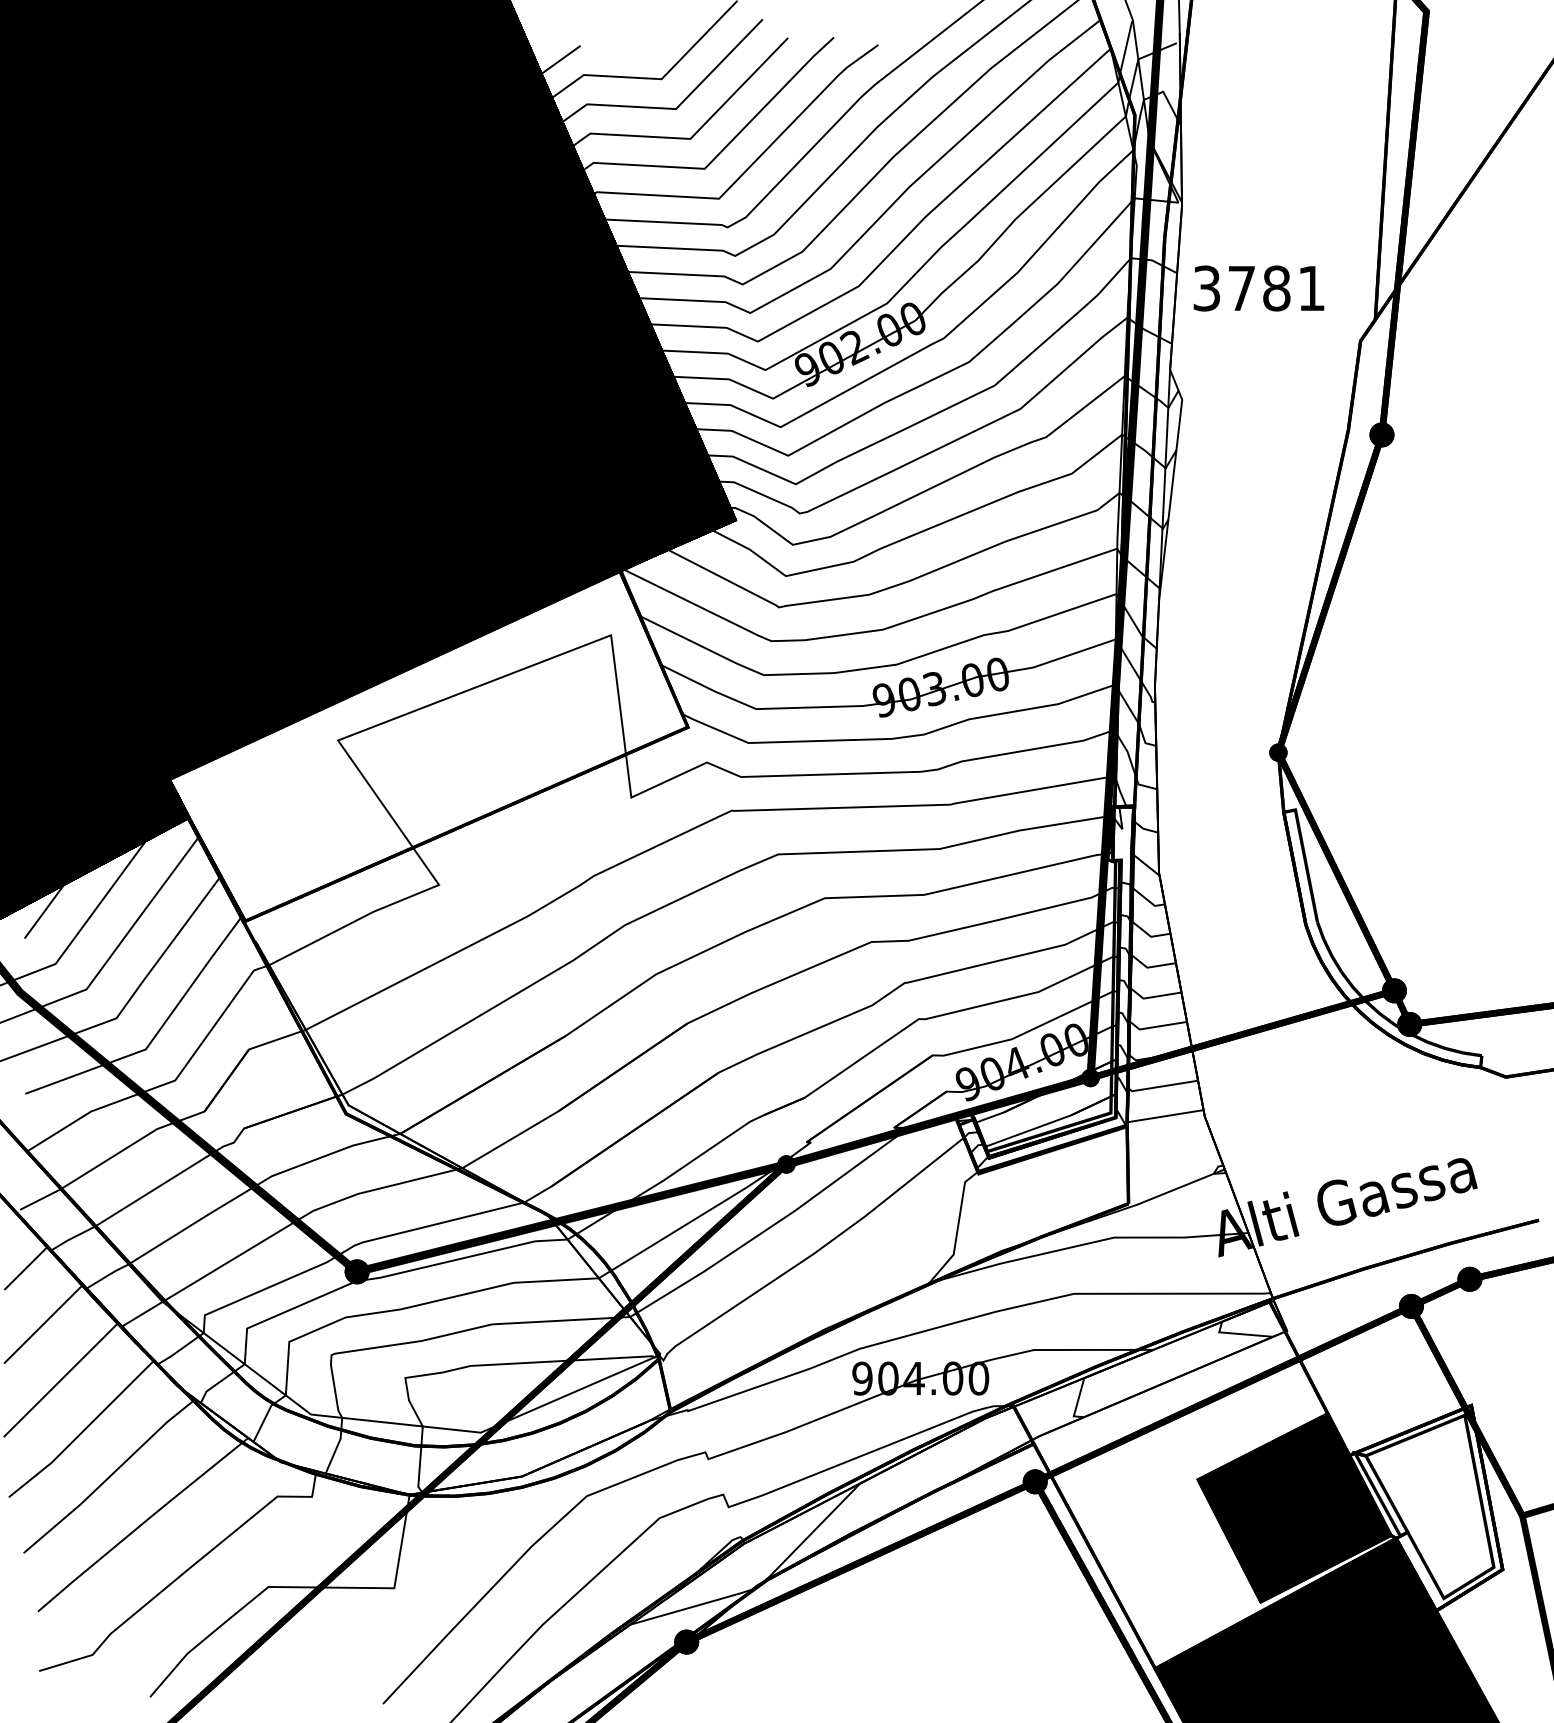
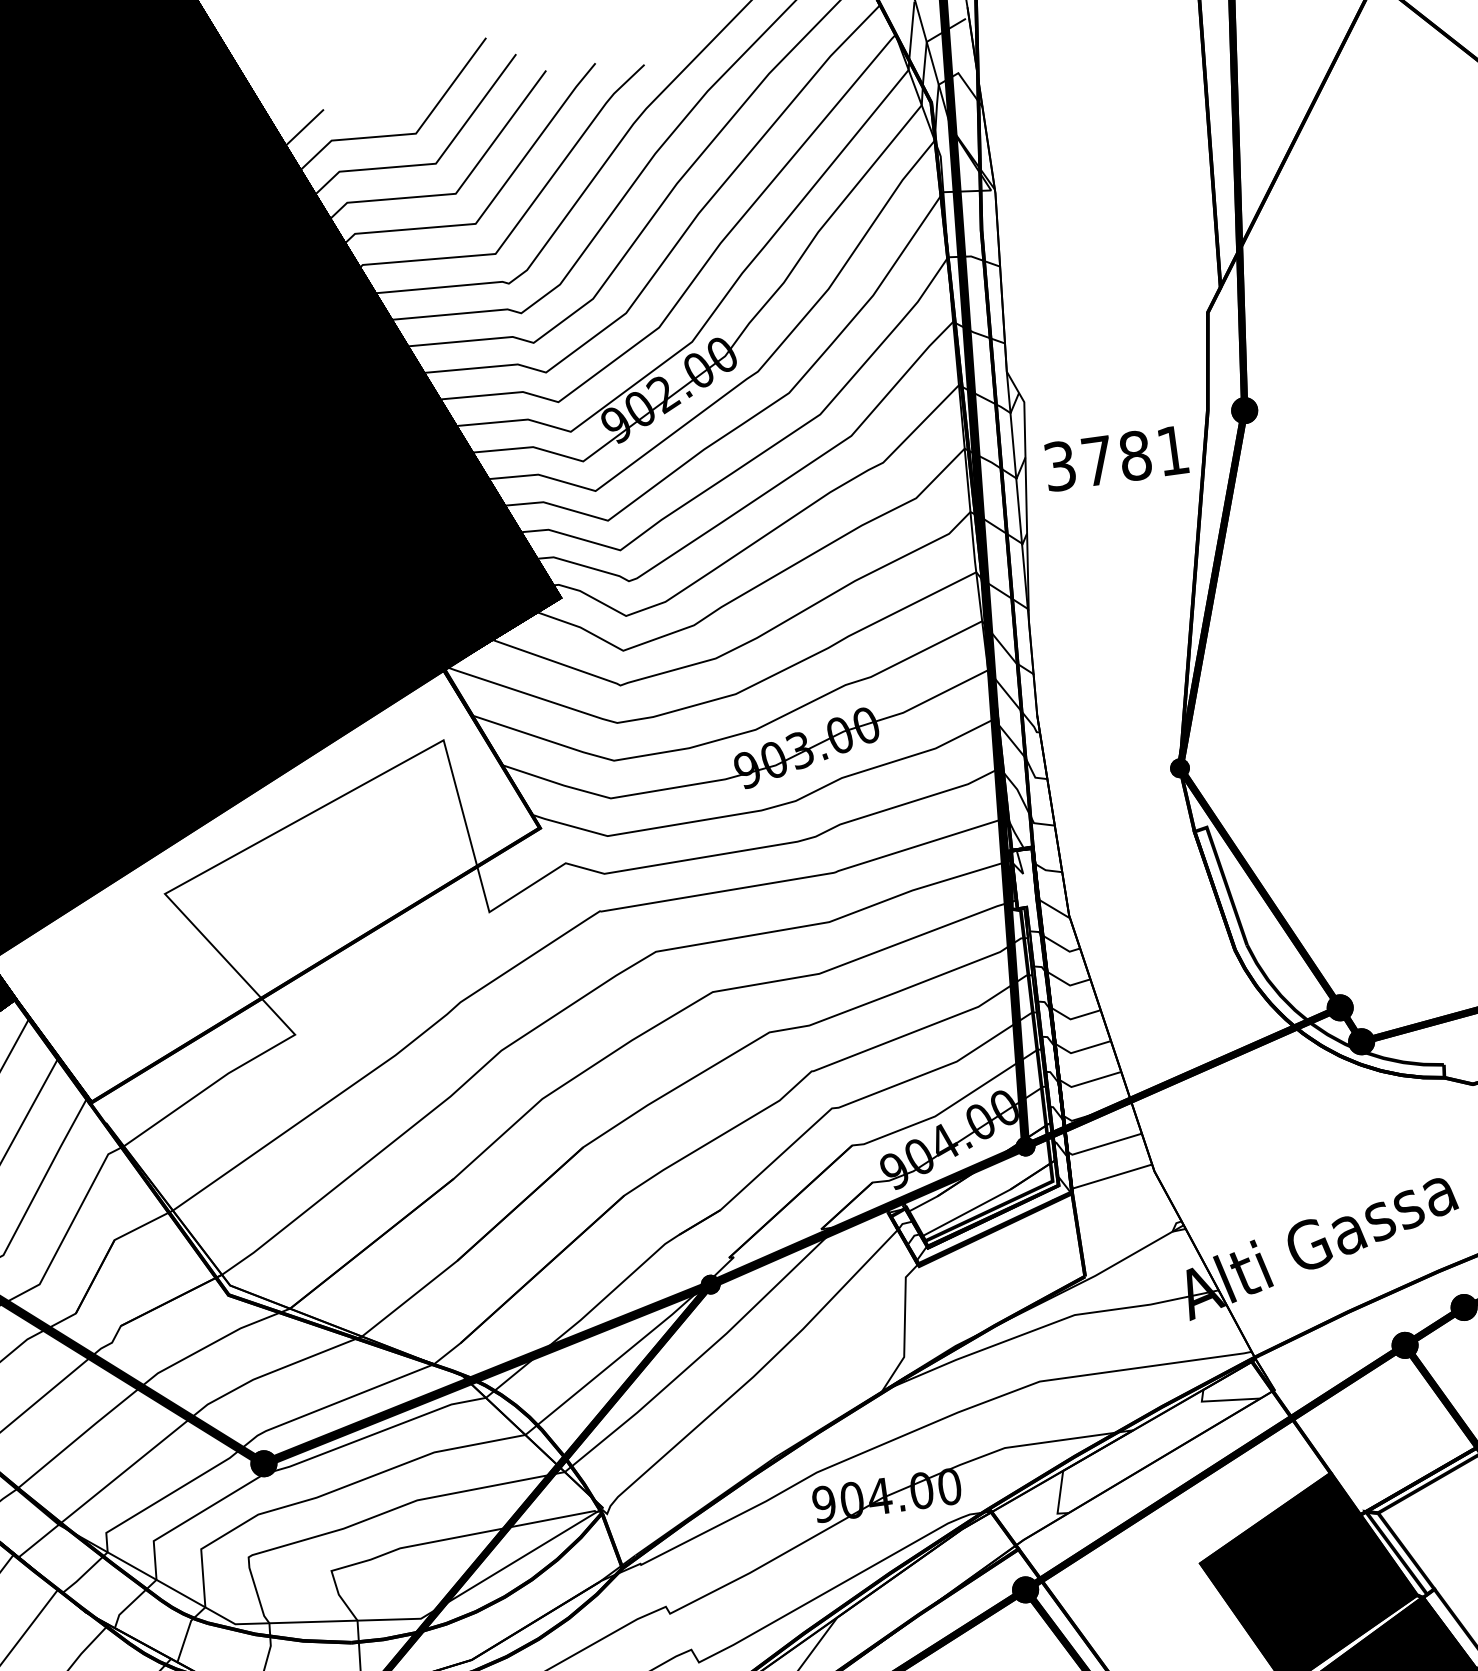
text: (1258, 288) -> (1115, 458), moved

